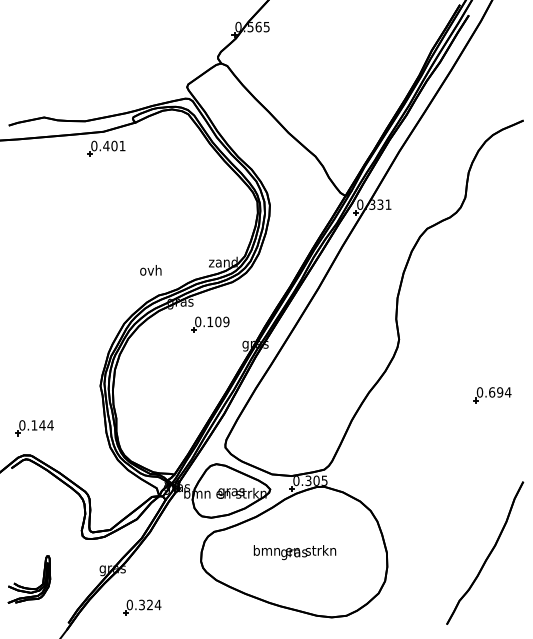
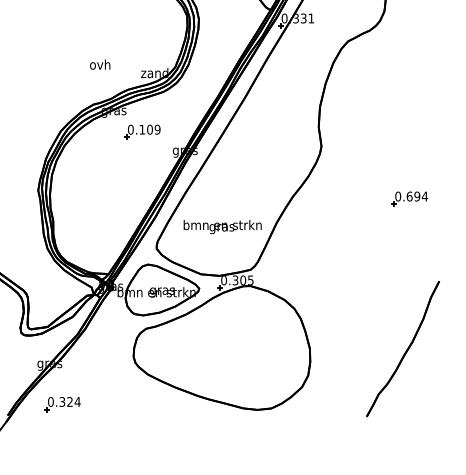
text: (150, 270) -> (99, 64), moved
text: (294, 552) -> (222, 226), moved
part: (142, 607) -> (62, 404), moved

